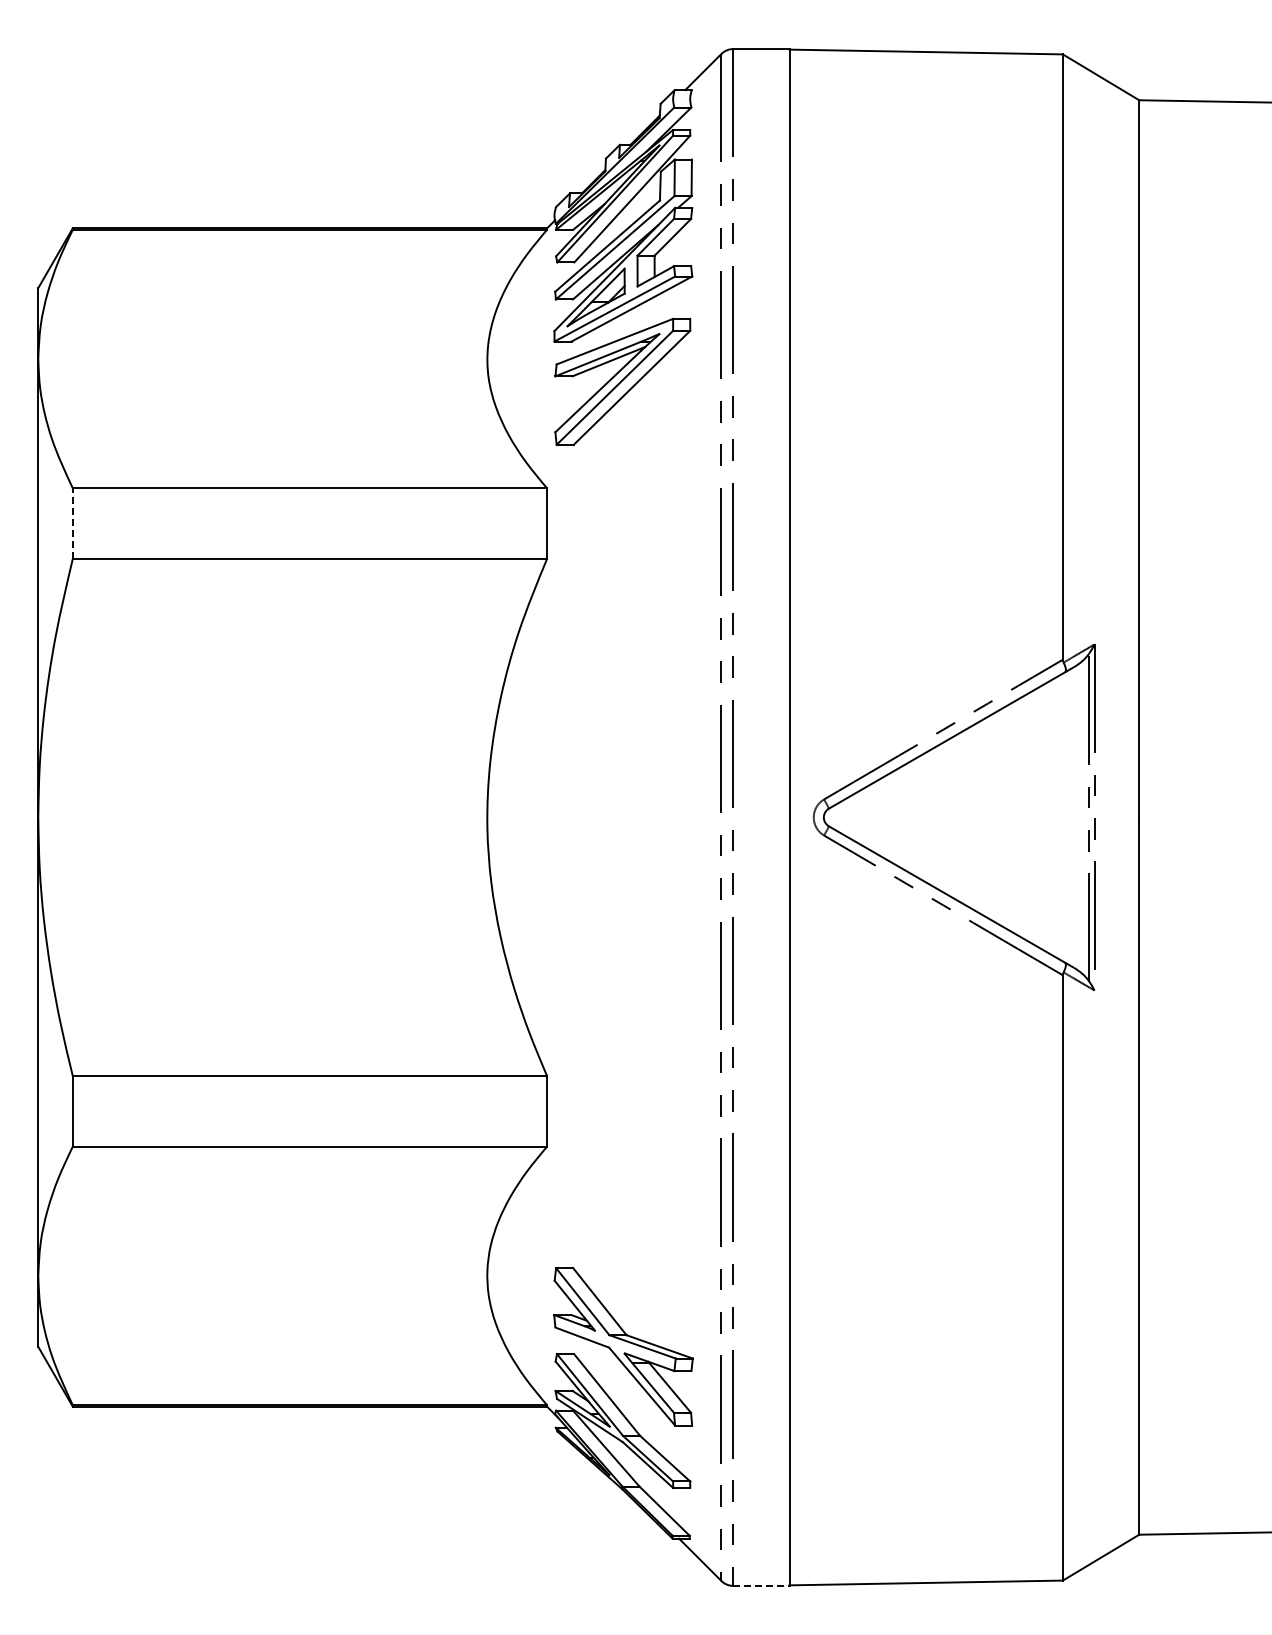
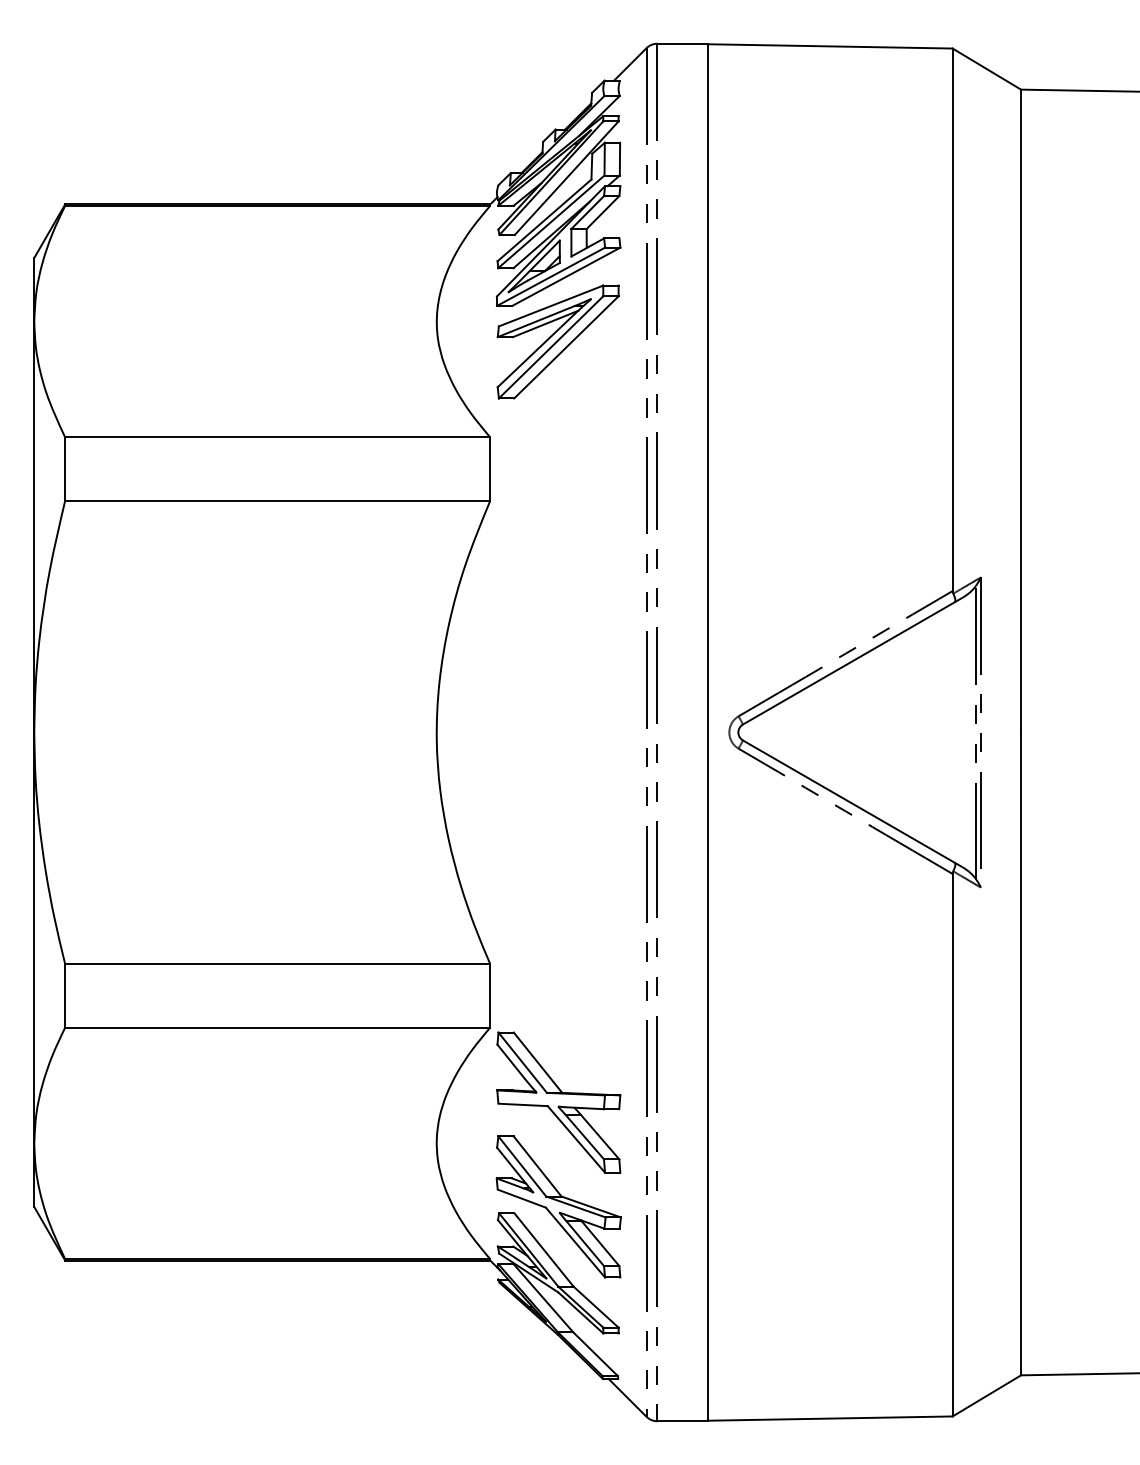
line: (72, 523) -> (64, 468), dashed -> solid
part: (623, 1230) -> (558, 1102), added
line: (762, 1585) -> (683, 1420), dashed -> solid

